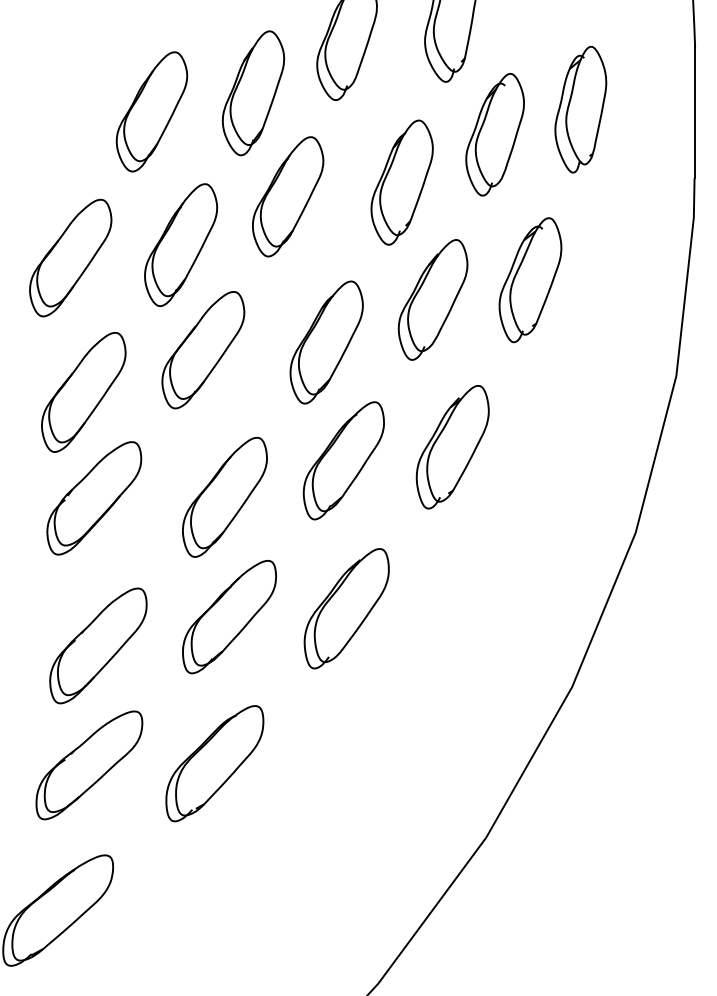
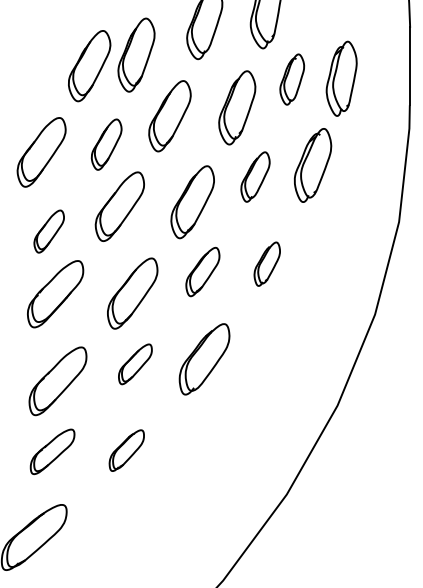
part: (253, 92) -> (136, 54), moved
part: (580, 109) -> (341, 78), moved
part: (495, 134) -> (292, 79), size x0.7
part: (180, 244) -> (106, 144), size x0.7
part: (433, 298) -> (255, 176), size x0.7
part: (82, 392) -> (48, 231), size x0.6
part: (453, 448) -> (267, 264), size x0.6
part: (343, 459) -> (202, 271), size x0.7
part: (229, 617) -> (135, 364), size x0.6
part: (214, 763) -> (126, 450), size x0.6
part: (89, 764) -> (52, 451), size x0.7

